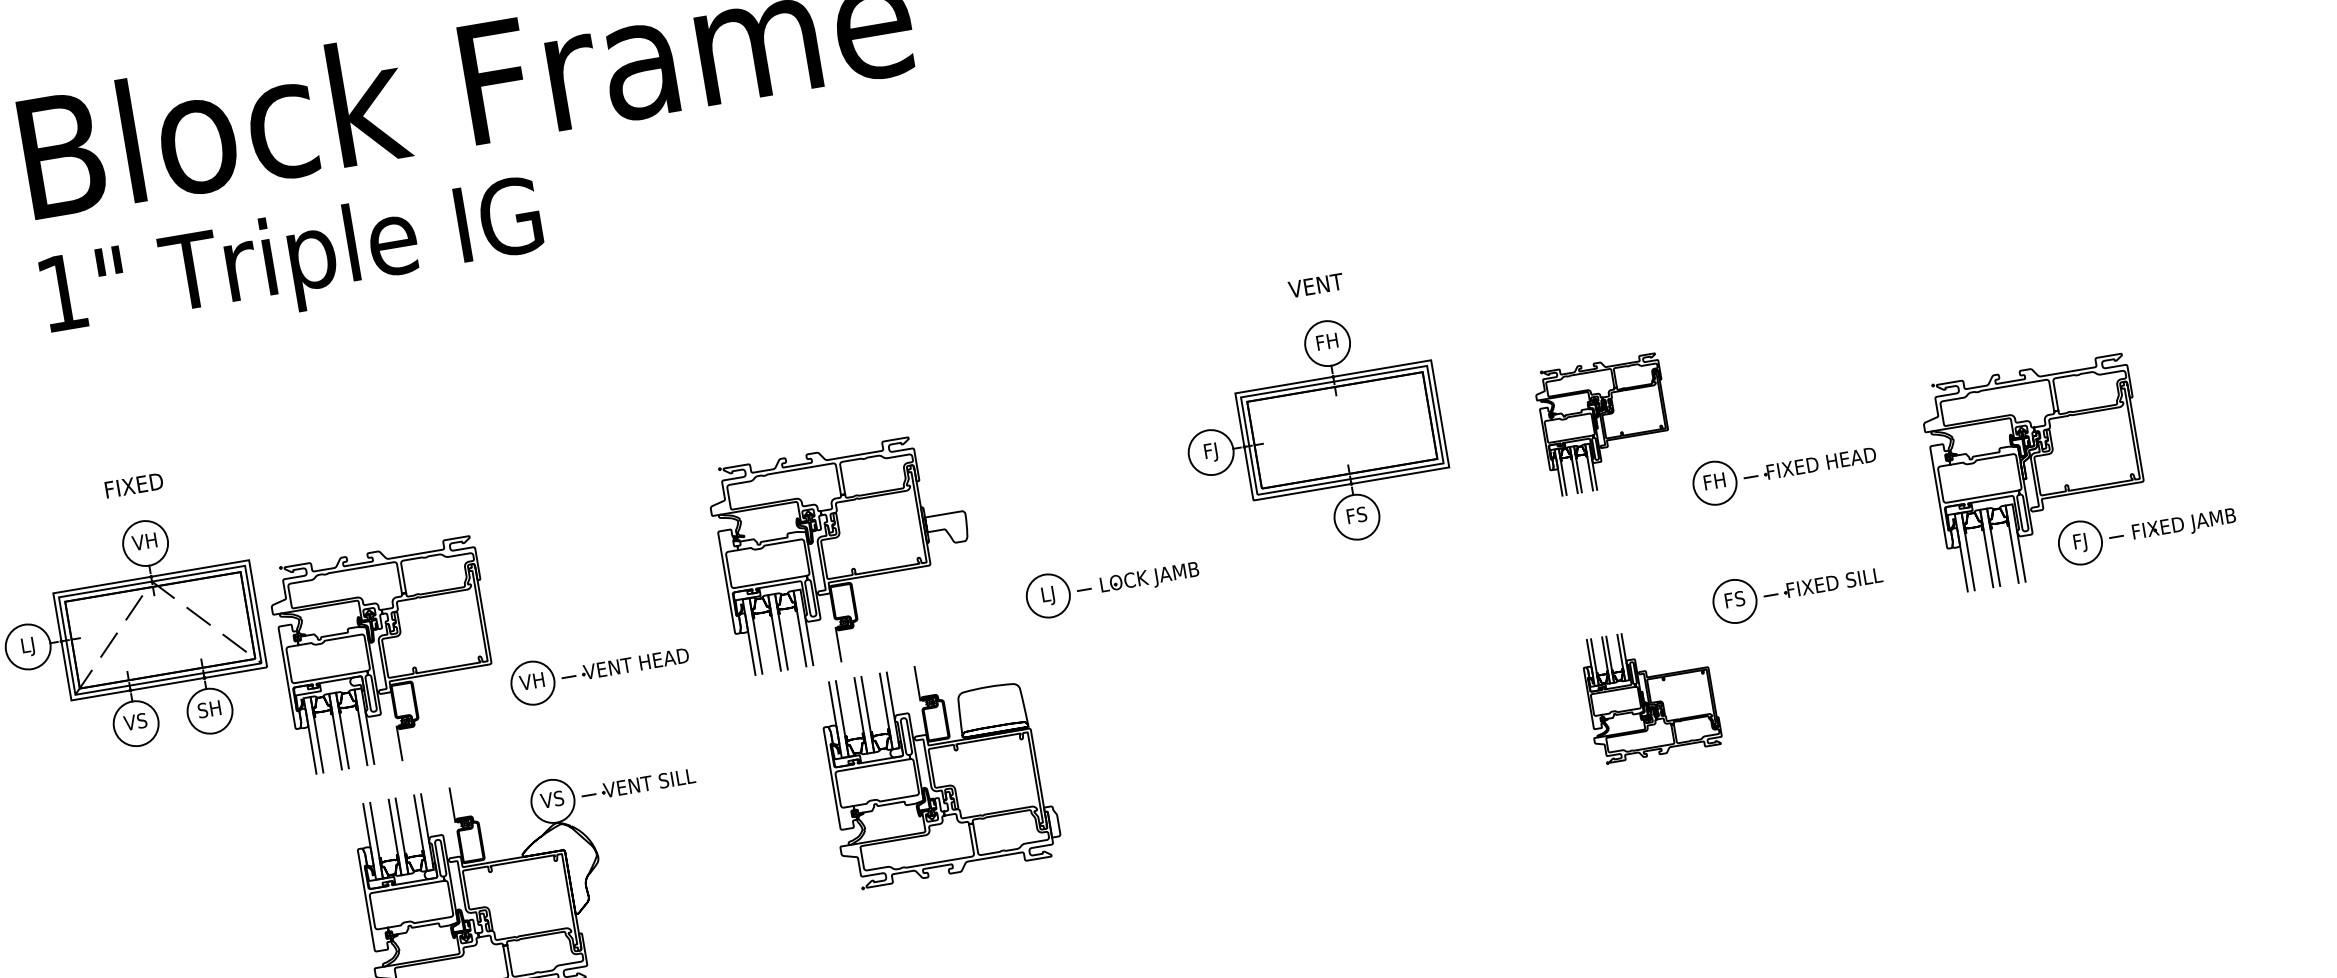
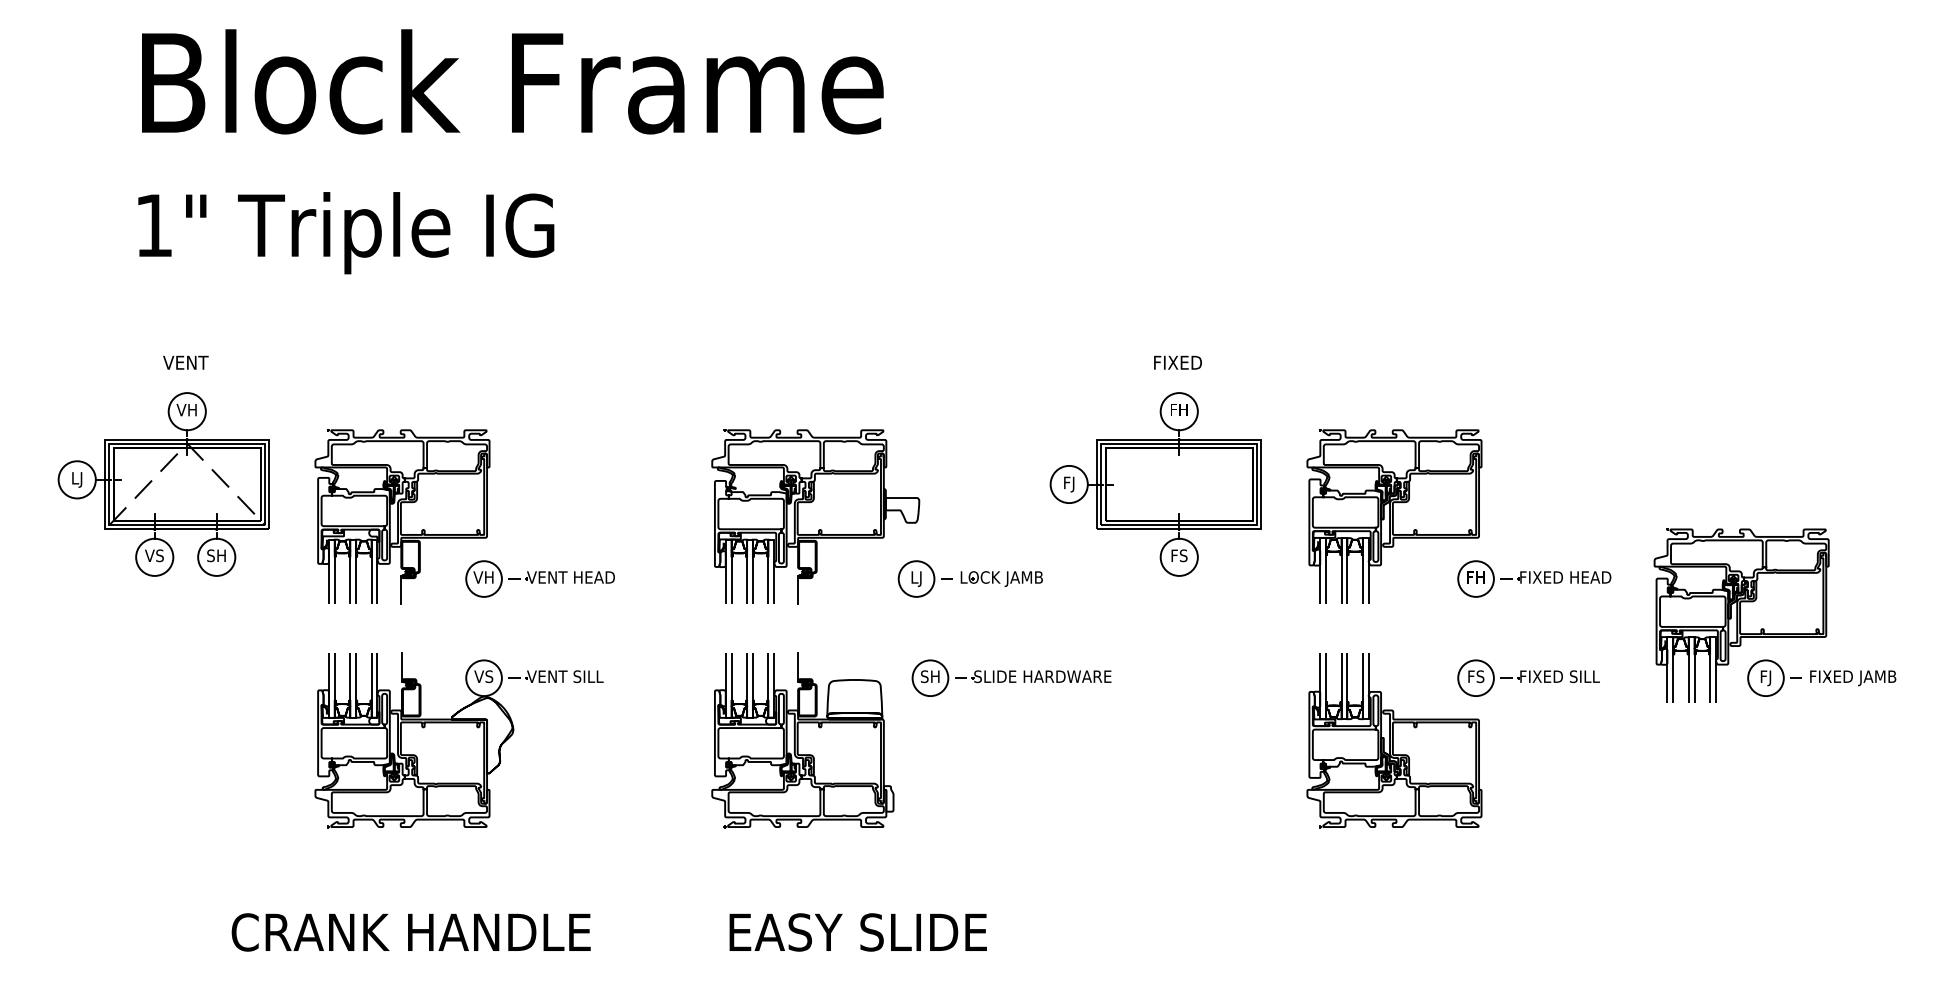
text: (293, 263) -> (346, 233), moved
text: (1315, 285) -> (1177, 362), VENT -> FIXED
part: (1605, 425) -> (1394, 516), size x1.67
text: (133, 485) -> (185, 362), FIXED -> VENT
part: (844, 553) -> (815, 516), moved
part: (386, 655) -> (402, 516), moved
part: (1650, 692) -> (1394, 740), size x1.67
part: (1181, 694) -> (1011, 677), added
part: (937, 769) -> (802, 740), moved

